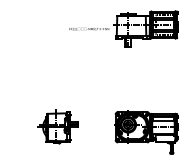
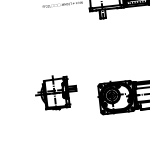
part: (57, 126) -> (55, 92), moved

